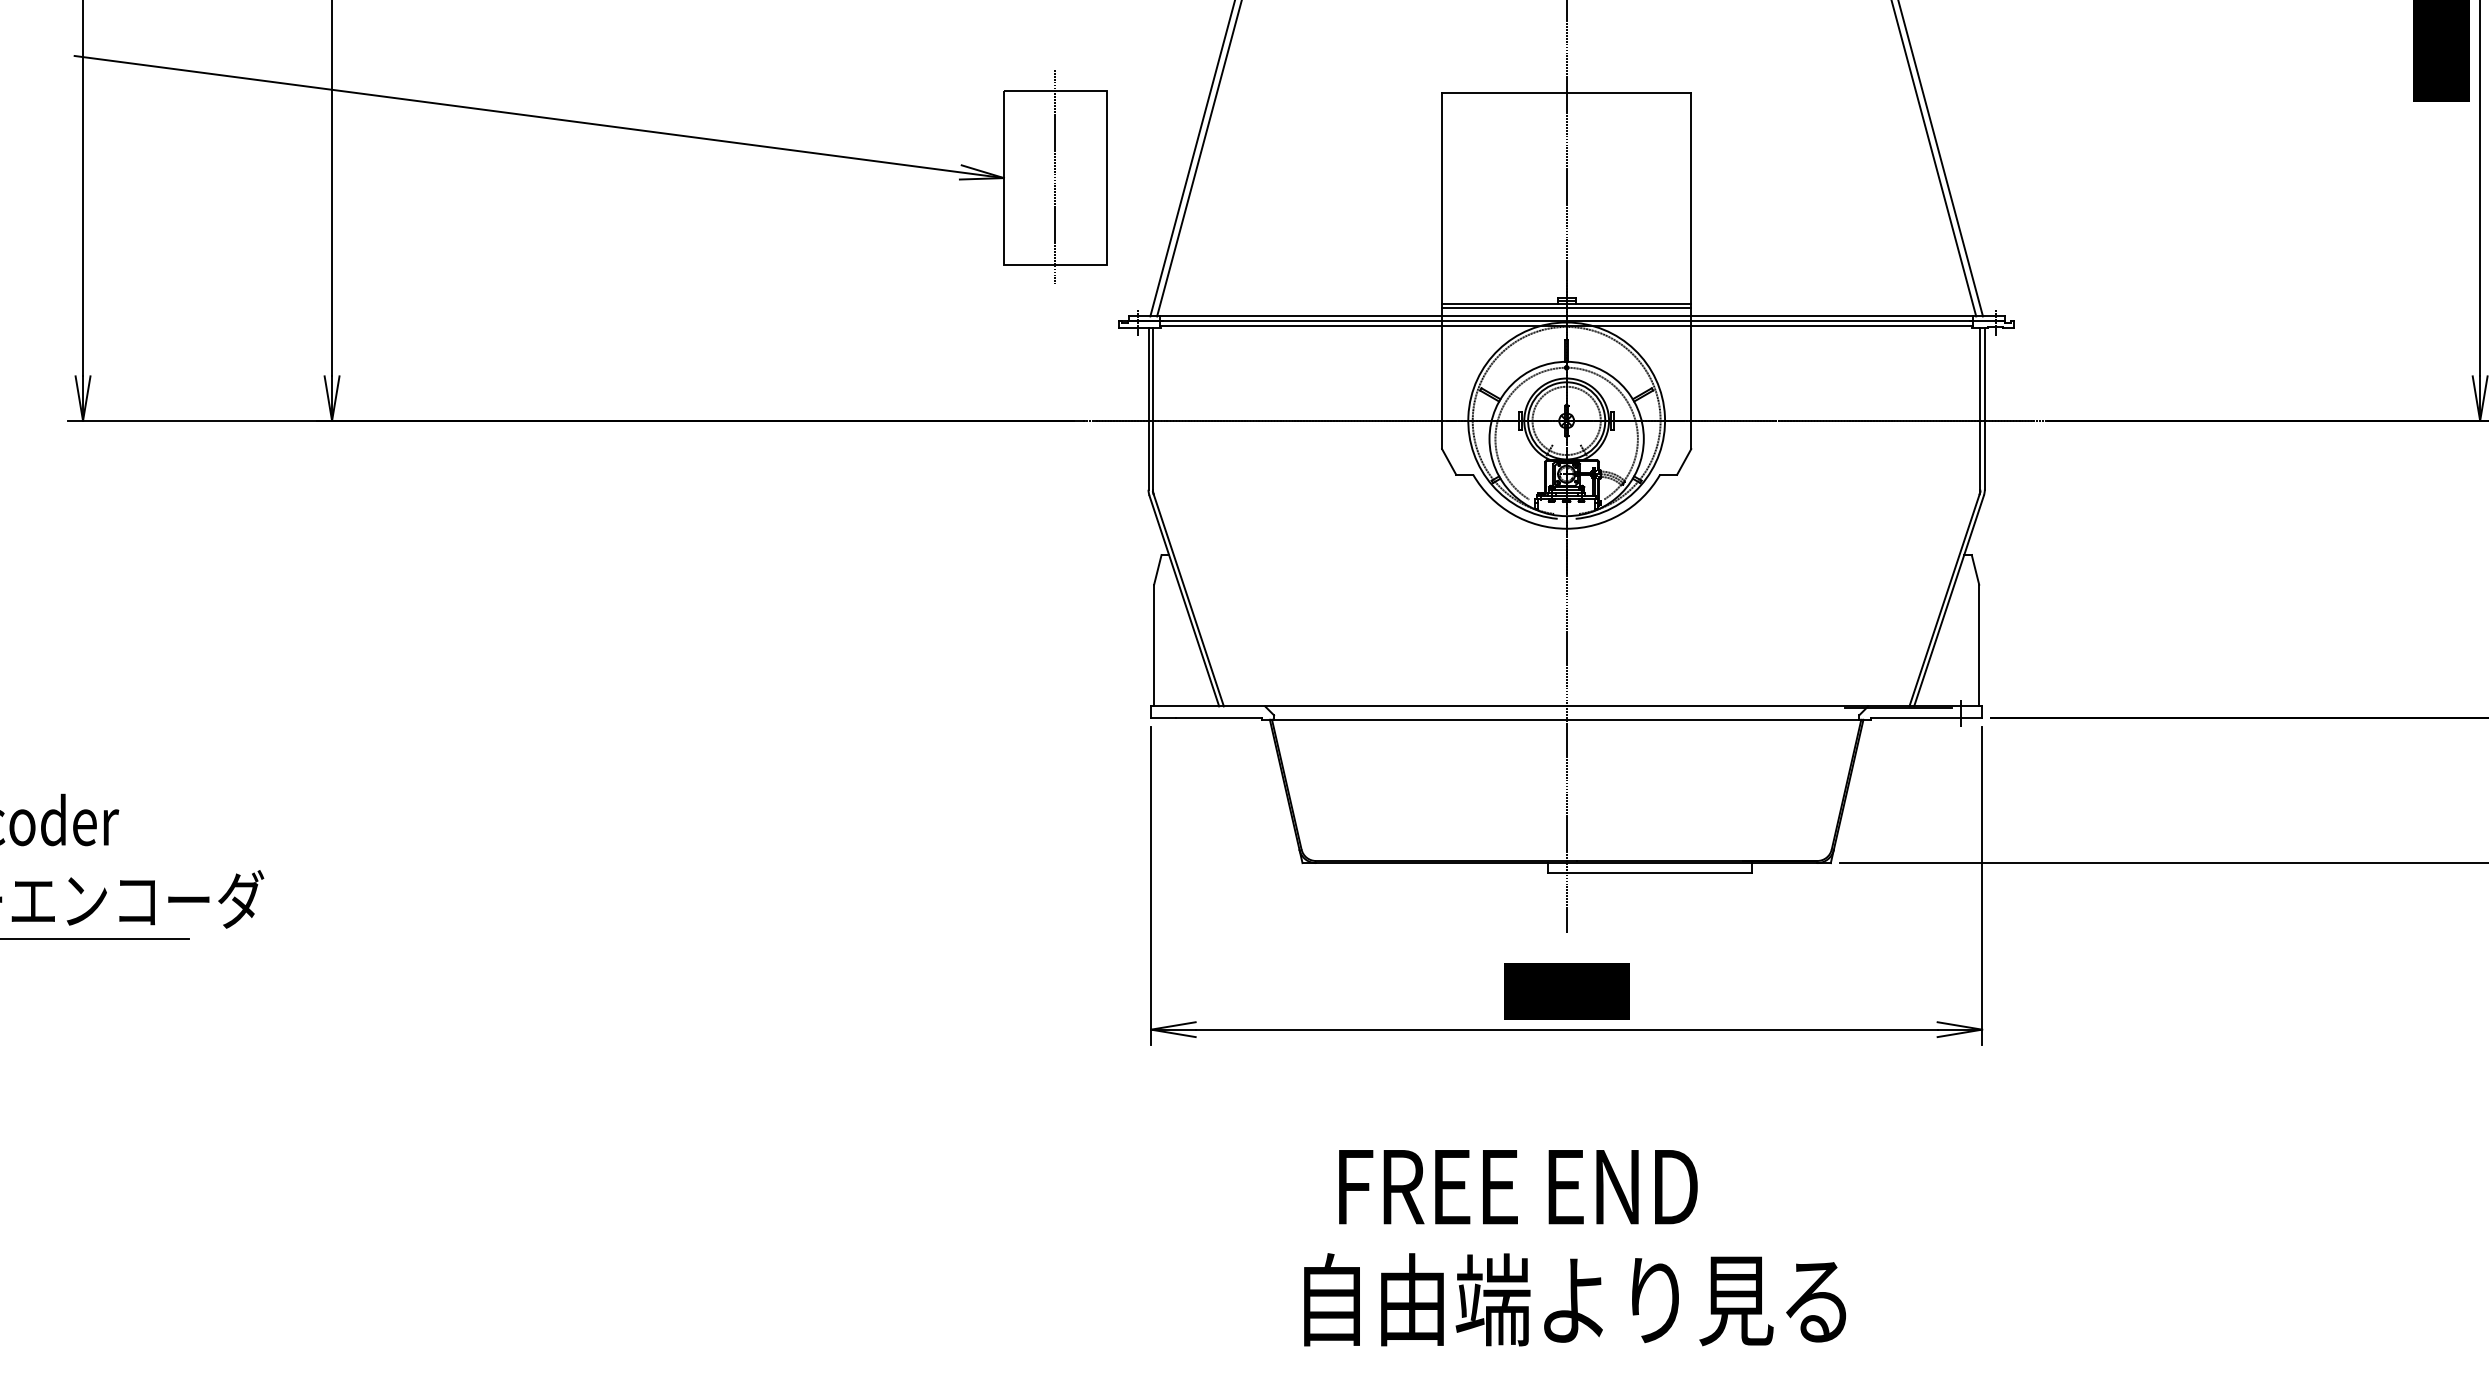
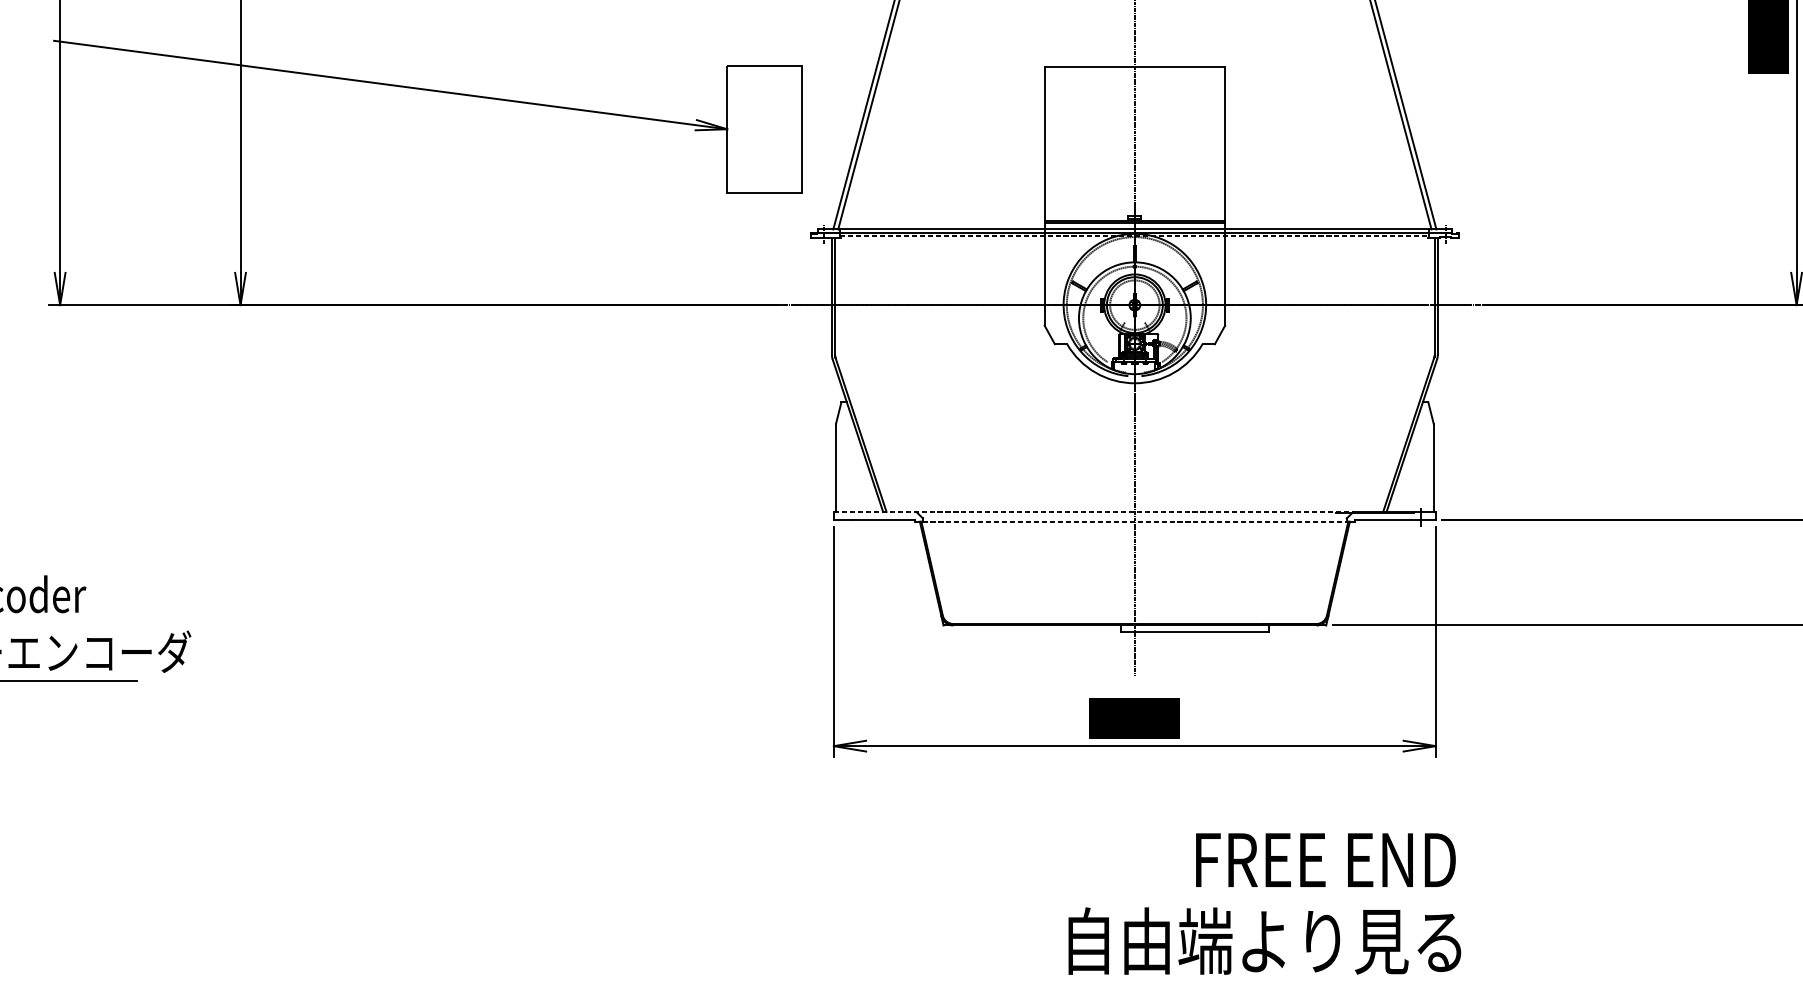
line: (1055, 176) -> (764, 128), removed
line: (1566, 325) -> (1134, 236), solid -> dashed
line: (1509, 706) -> (1093, 512), solid -> dashed
line: (1561, 719) -> (1131, 521), solid -> dashed
text: (1518, 1187) -> (1325, 860), moved
text: (1574, 1299) -> (1264, 940), moved

